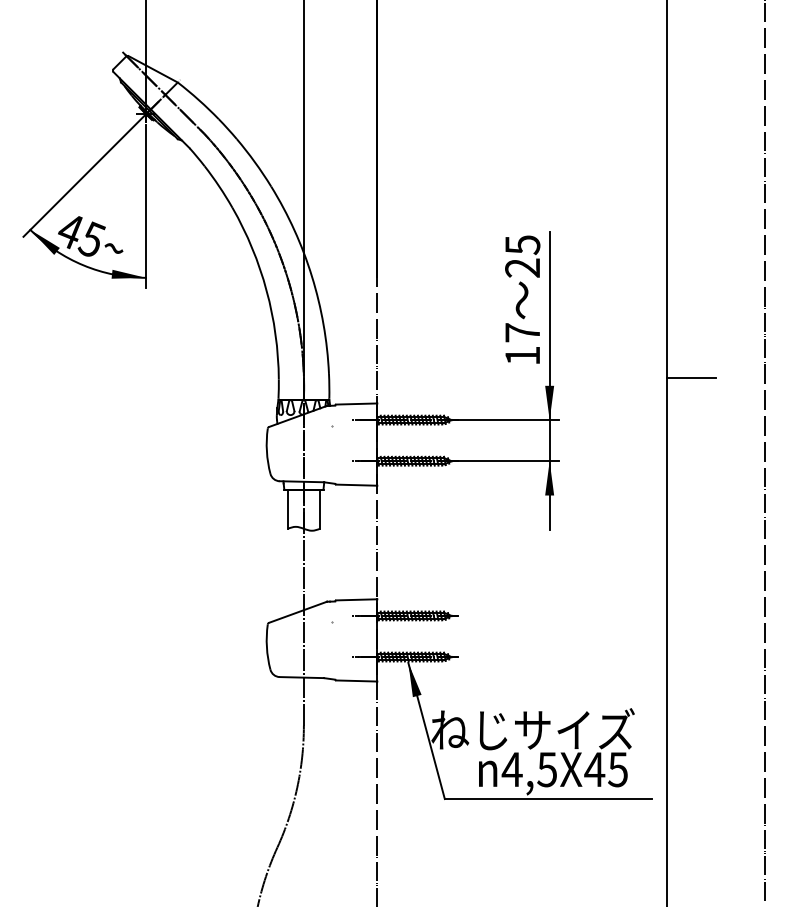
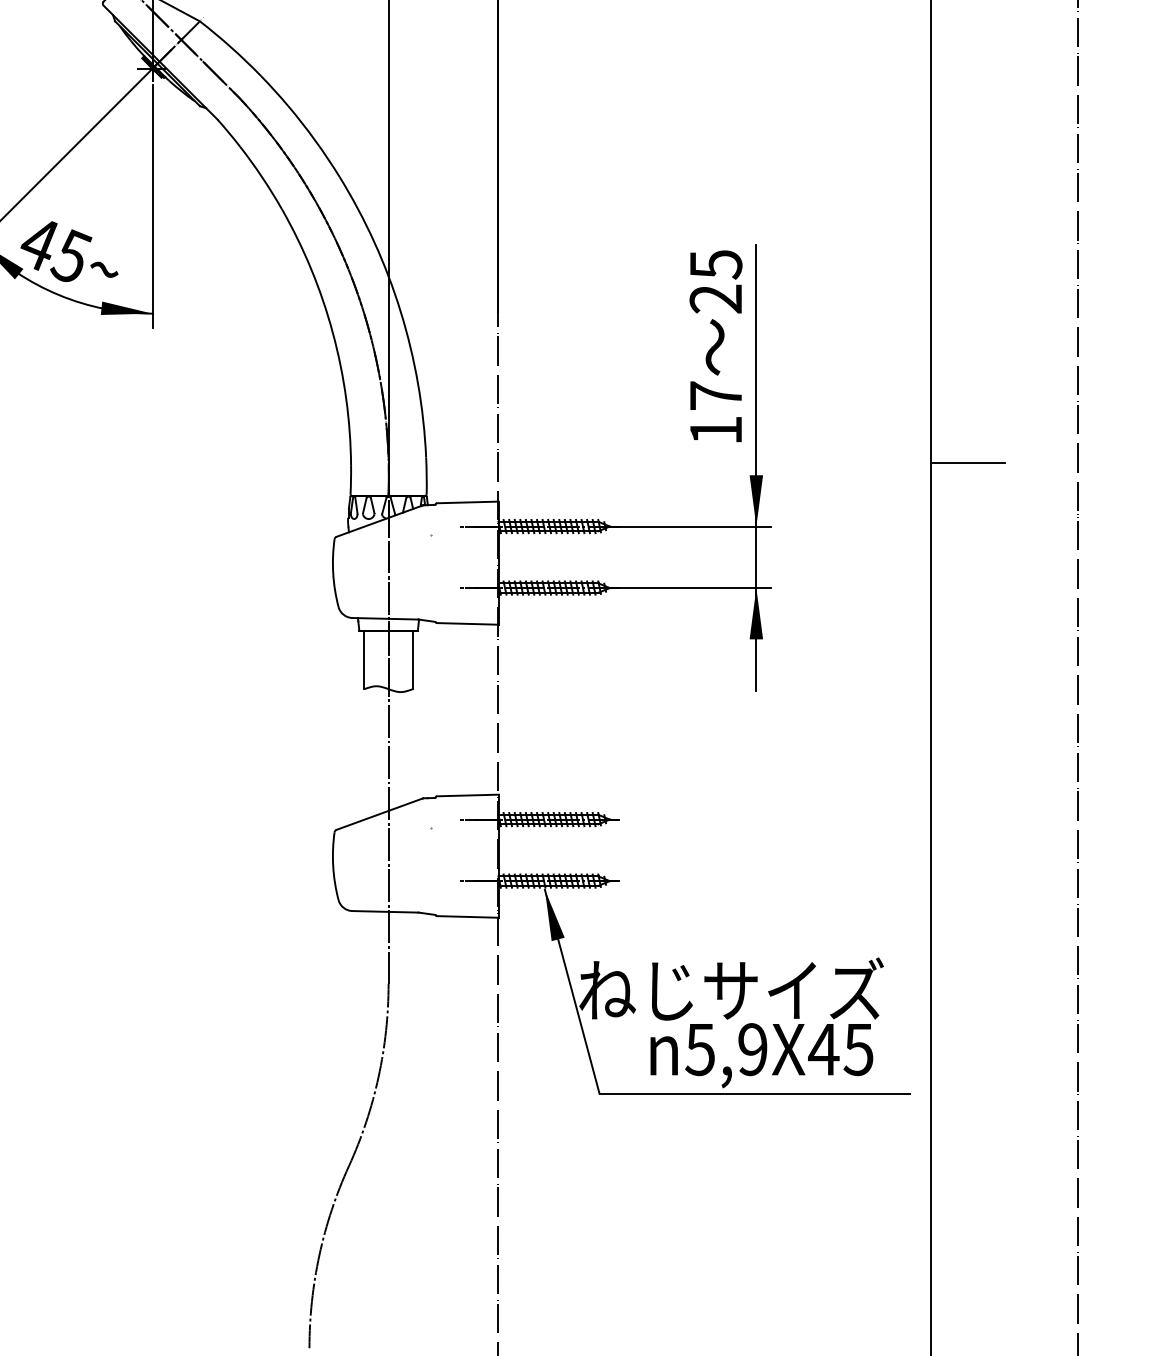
text: (528, 769) -> (724, 1049), 4,5X45 -> 5,9X45

